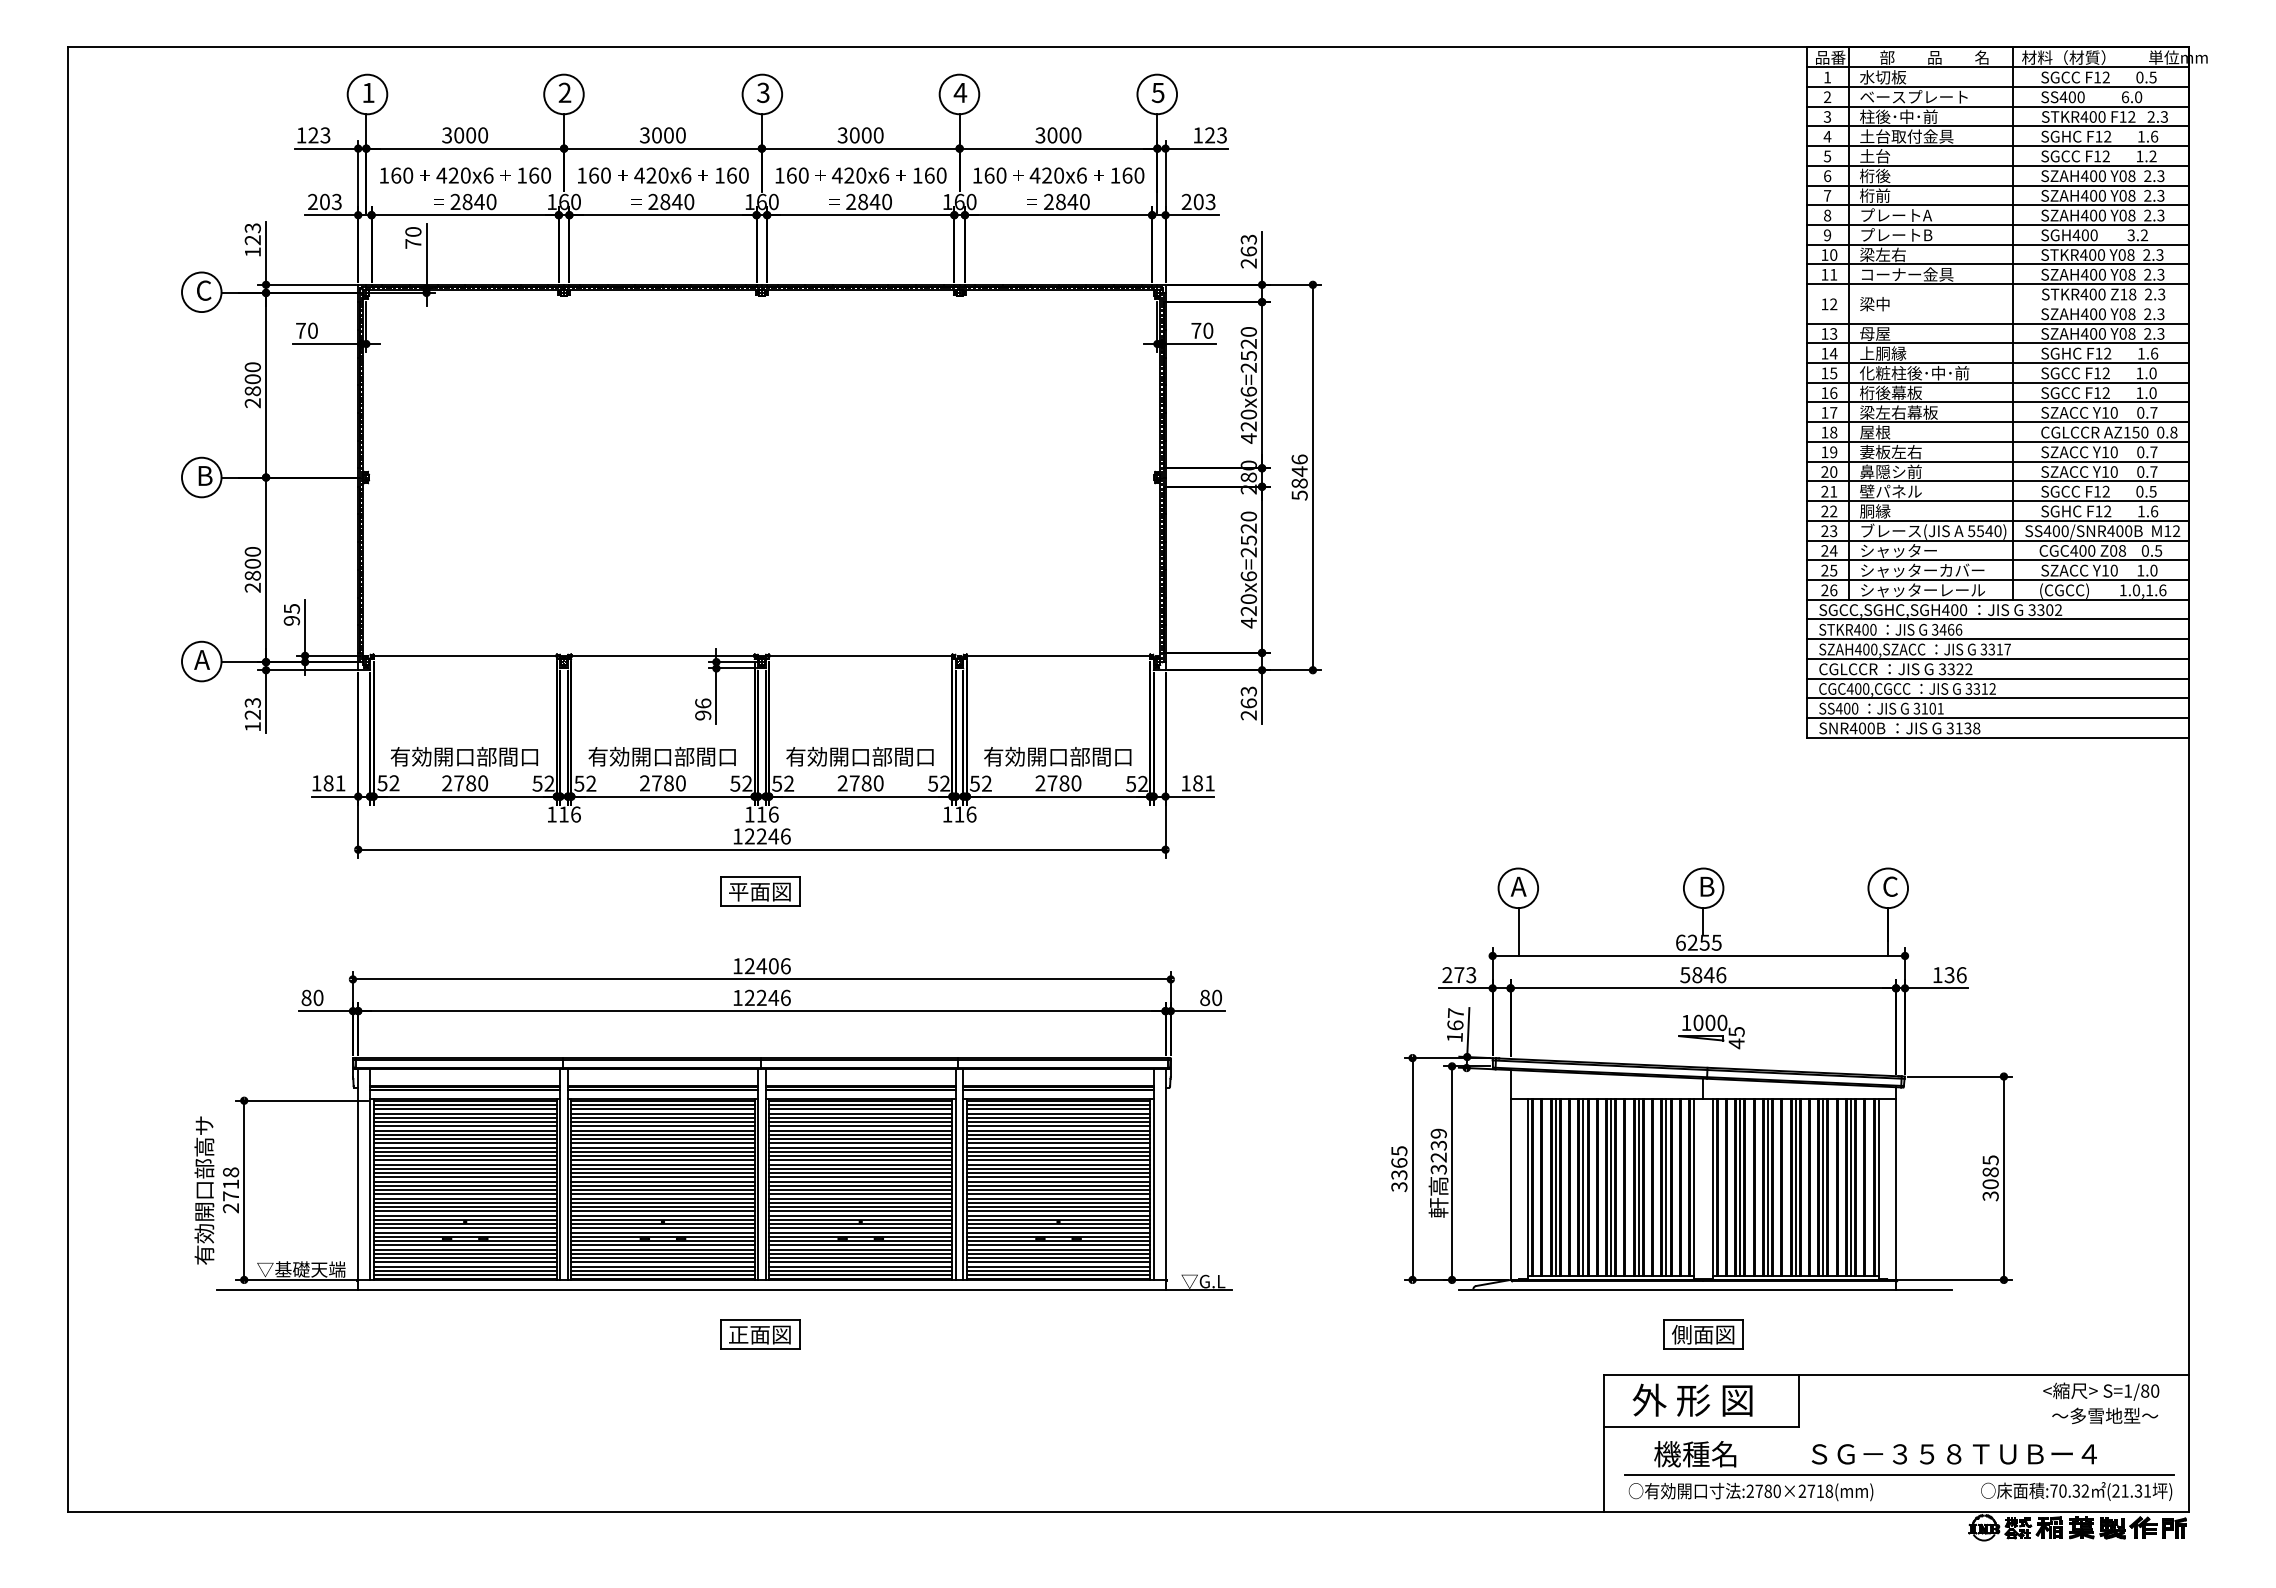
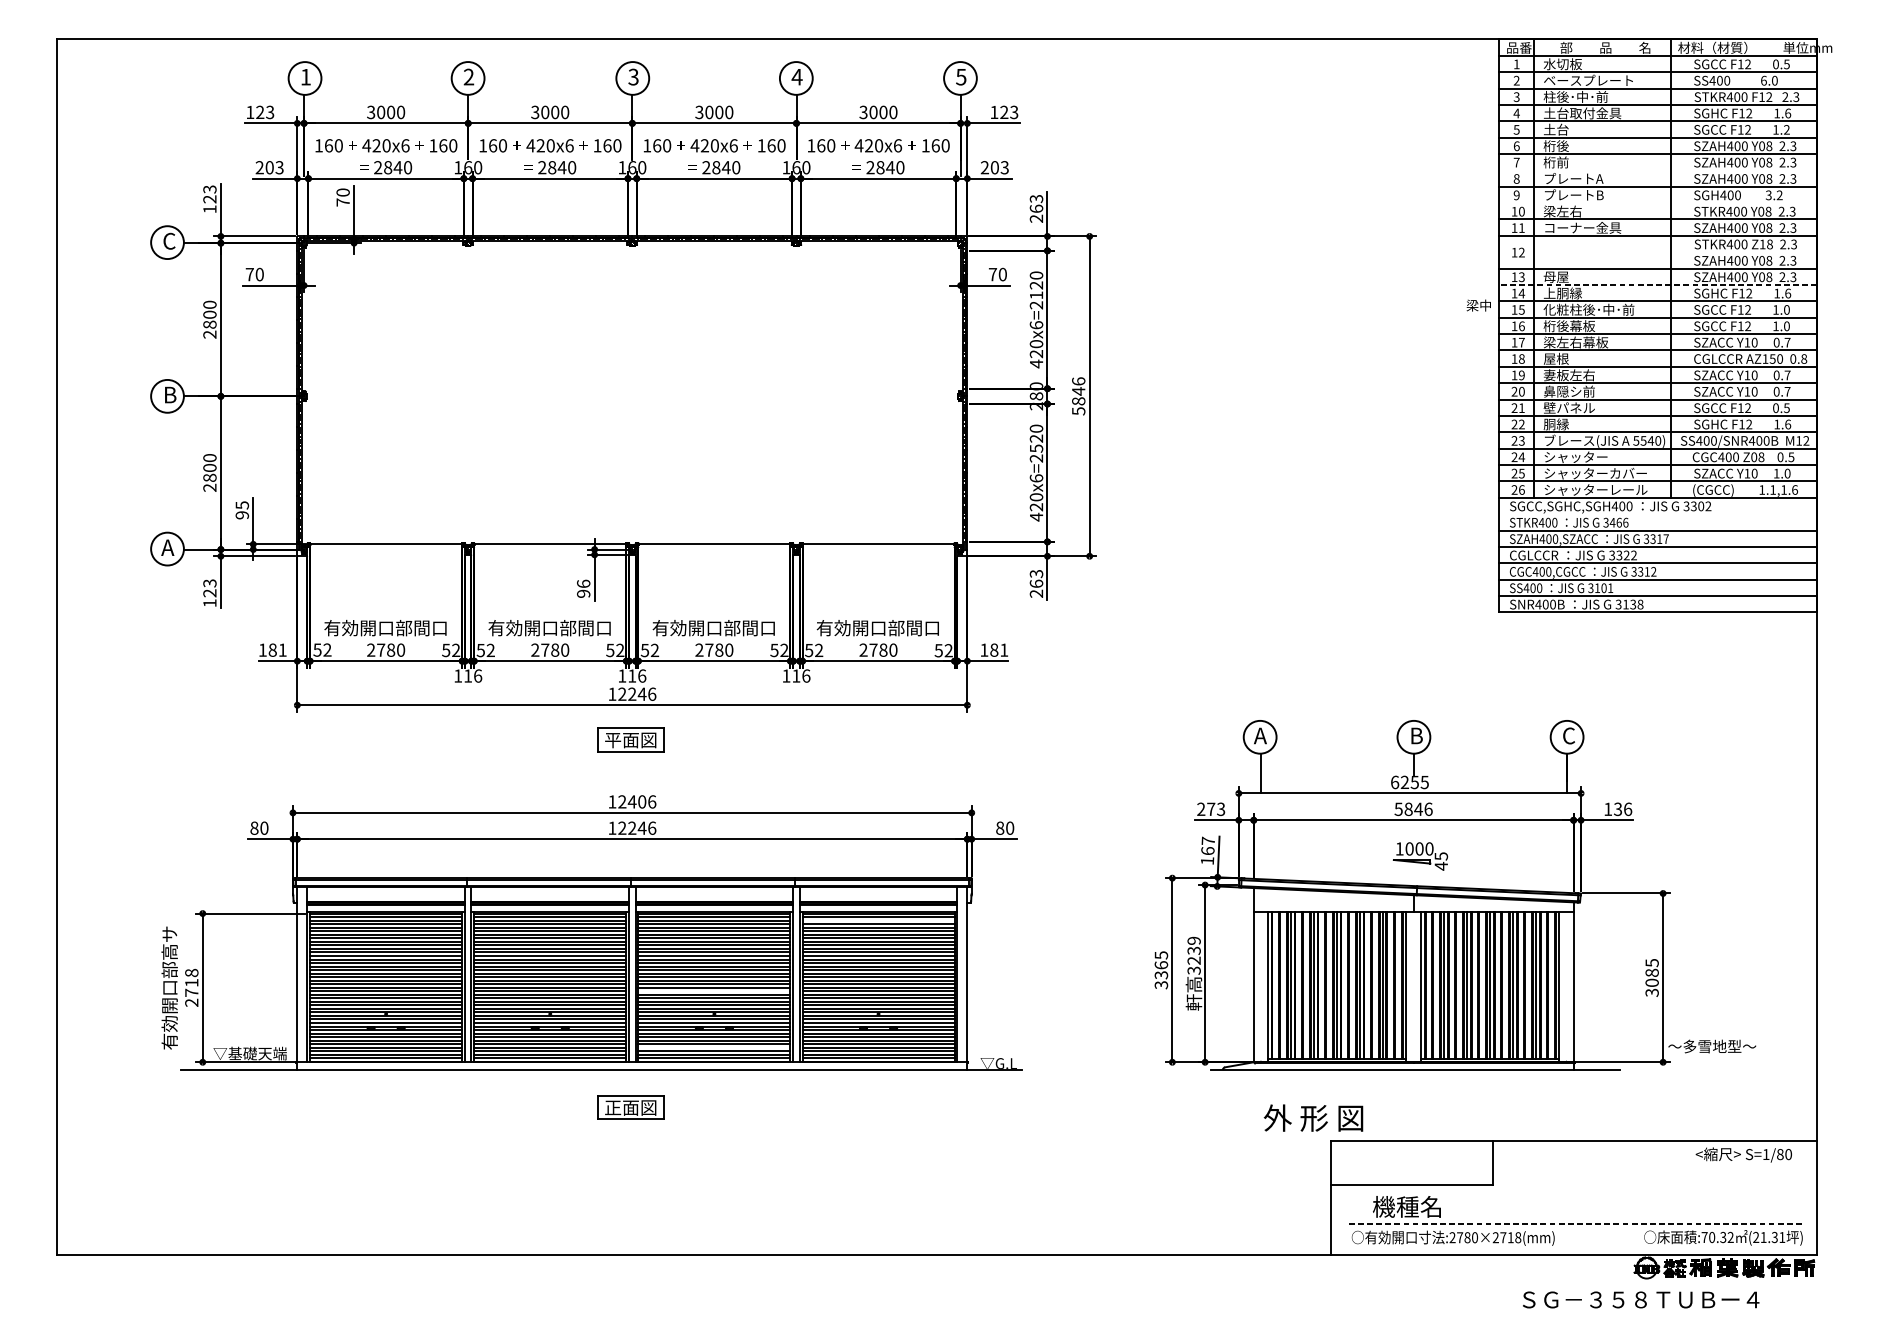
line: (1997, 205) -> (1657, 170), removed
line: (1997, 244) -> (1657, 202), removed
text: (1874, 304) -> (1478, 305), moved
line: (1997, 343) -> (1657, 285), solid -> dashed
text: (1248, 355) -> (1036, 295), 420x6=2520 -> 420x6=2120
text: (2136, 590) -> (1773, 490), 1.0,1.6 -> 1.1,1.6
line: (1997, 619) -> (1657, 514), removed
line: (1058, 1109) -> (878, 920), removed
line: (860, 1194) -> (714, 991), removed
line: (860, 1262) -> (714, 1047), removed
part: (1703, 1334) -> (1413, 1107), removed
text: (1692, 1399) -> (1313, 1117), moved
text: (2105, 1415) -> (1712, 1046), moved
text: (1953, 1454) -> (1640, 1300), moved
line: (1899, 1475) -> (1576, 1224), solid -> dashed

